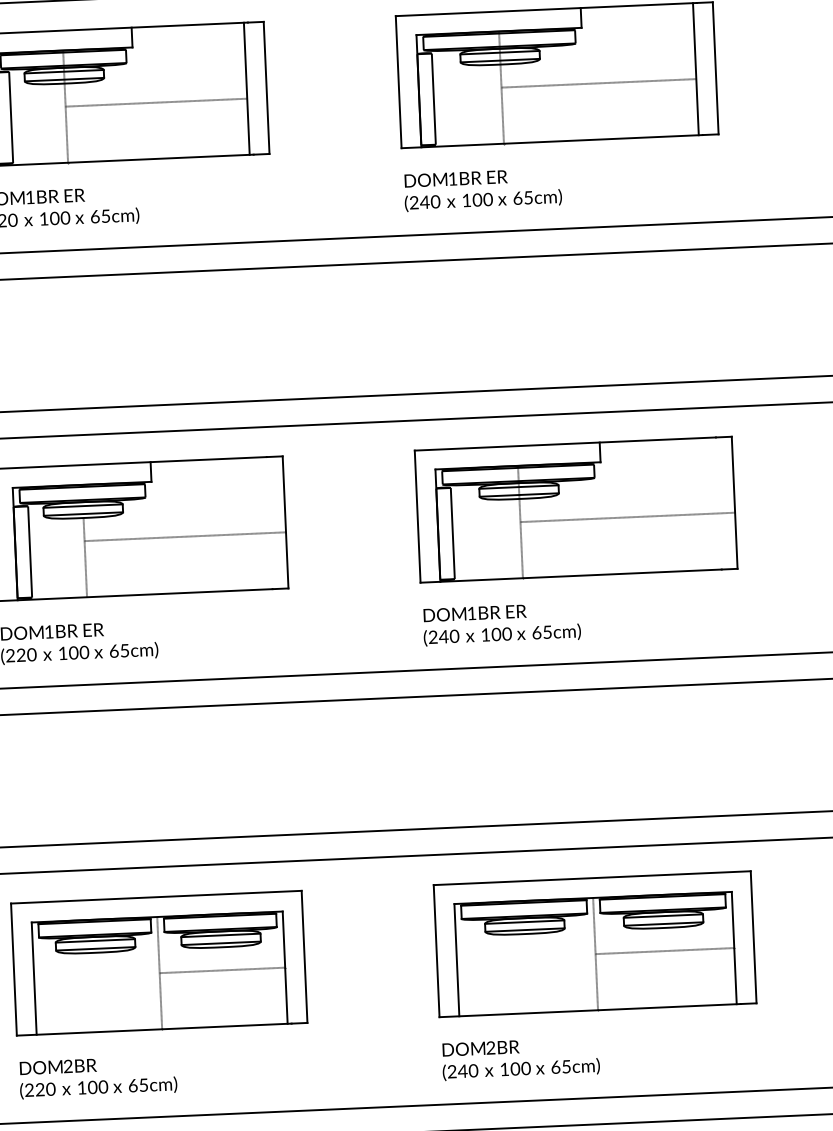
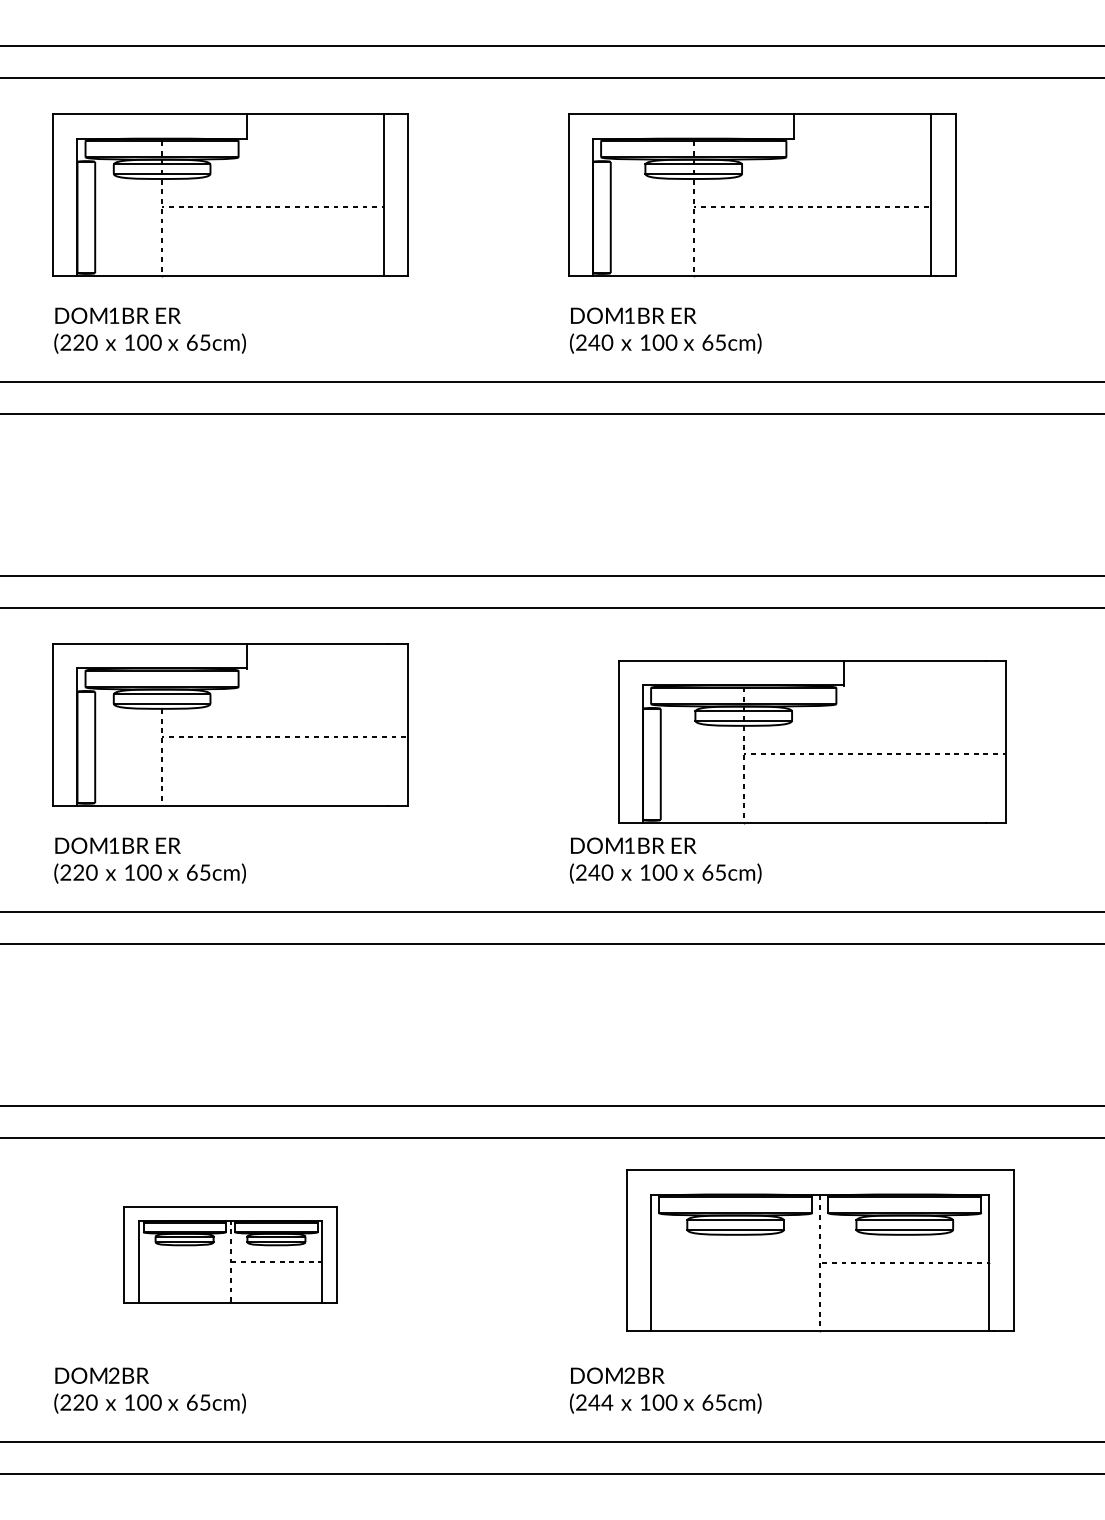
part: (576, 510) -> (812, 742), moved
part: (595, 943) -> (820, 1250), moved
part: (159, 962) -> (230, 1254), size x0.6
text: (473, 1070) -> (607, 1402), (240 -> (244

